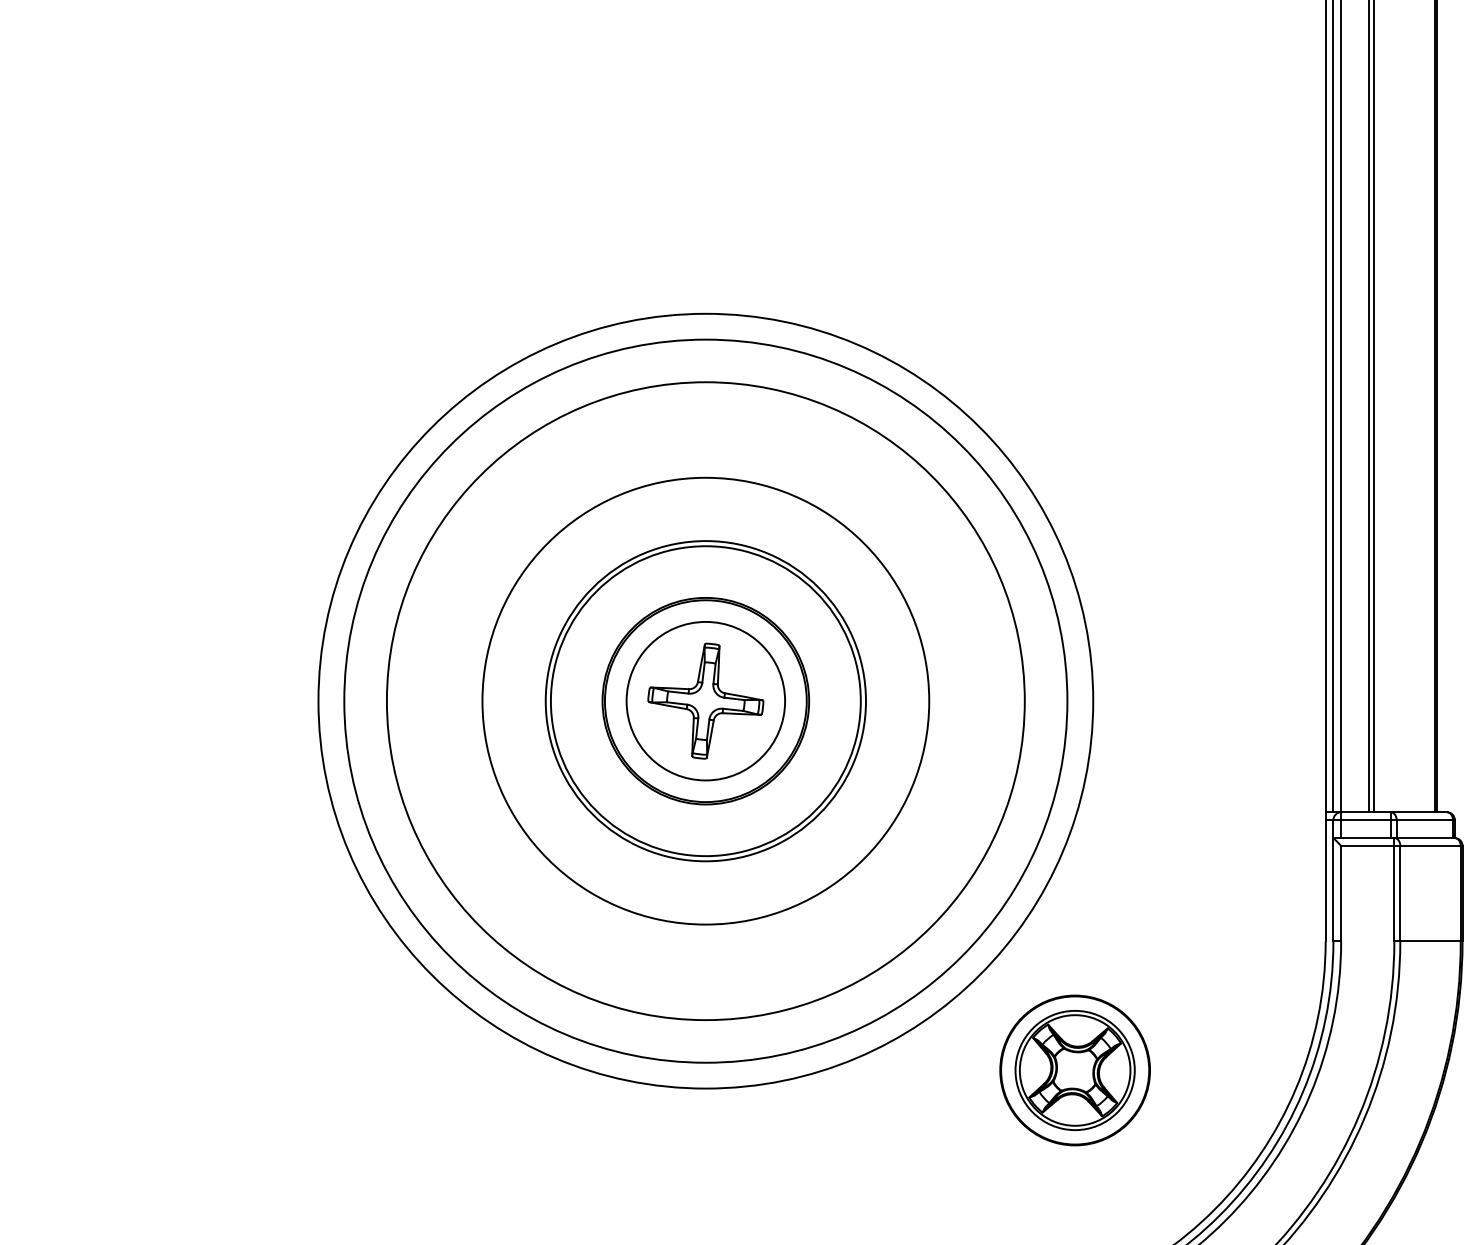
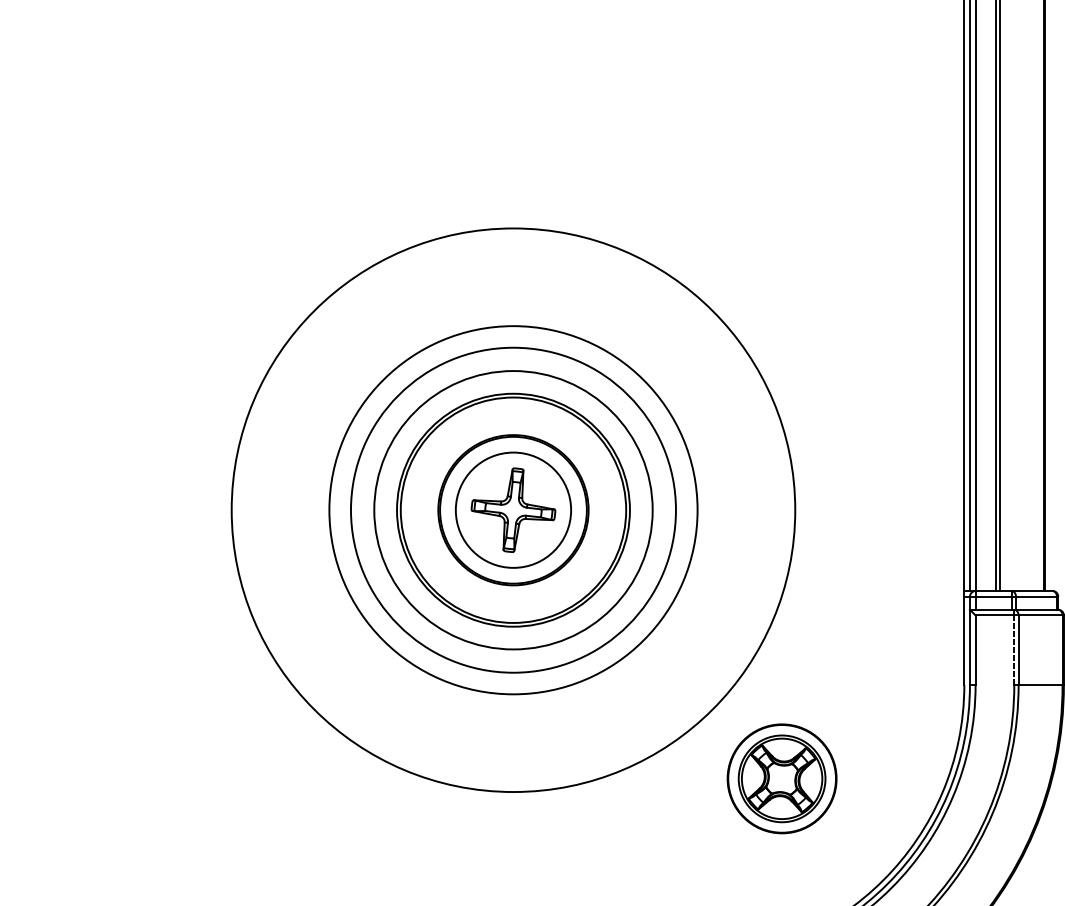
circle: (705, 700) -> (513, 509), size x0.7
circle: (705, 701) -> (513, 510), size x0.6
line: (1394, 893) -> (1014, 650), solid -> dashed

